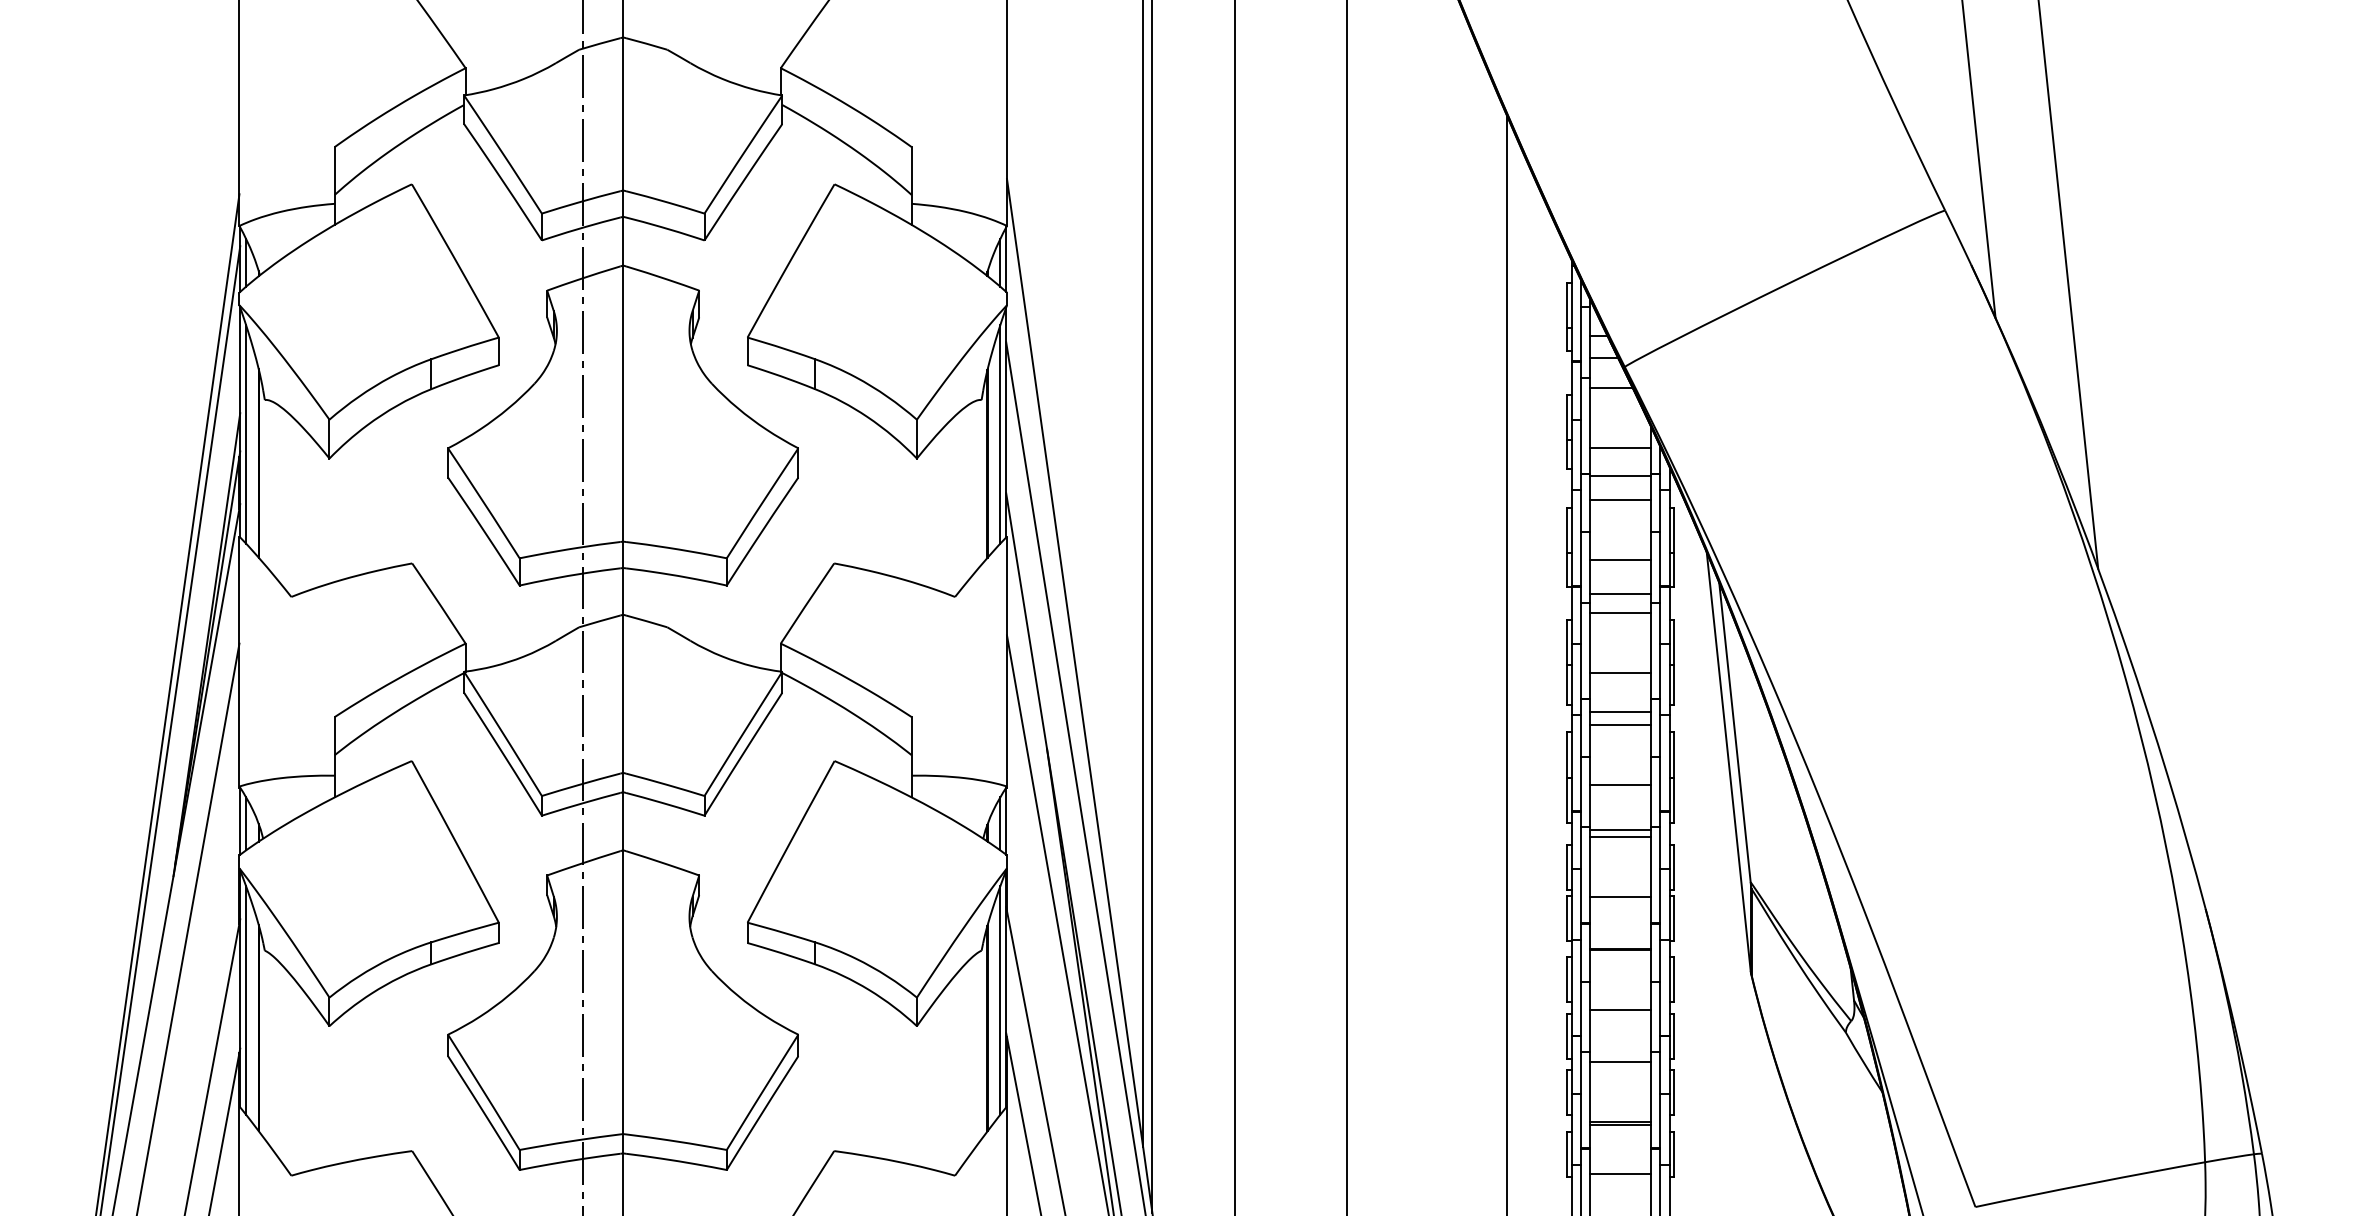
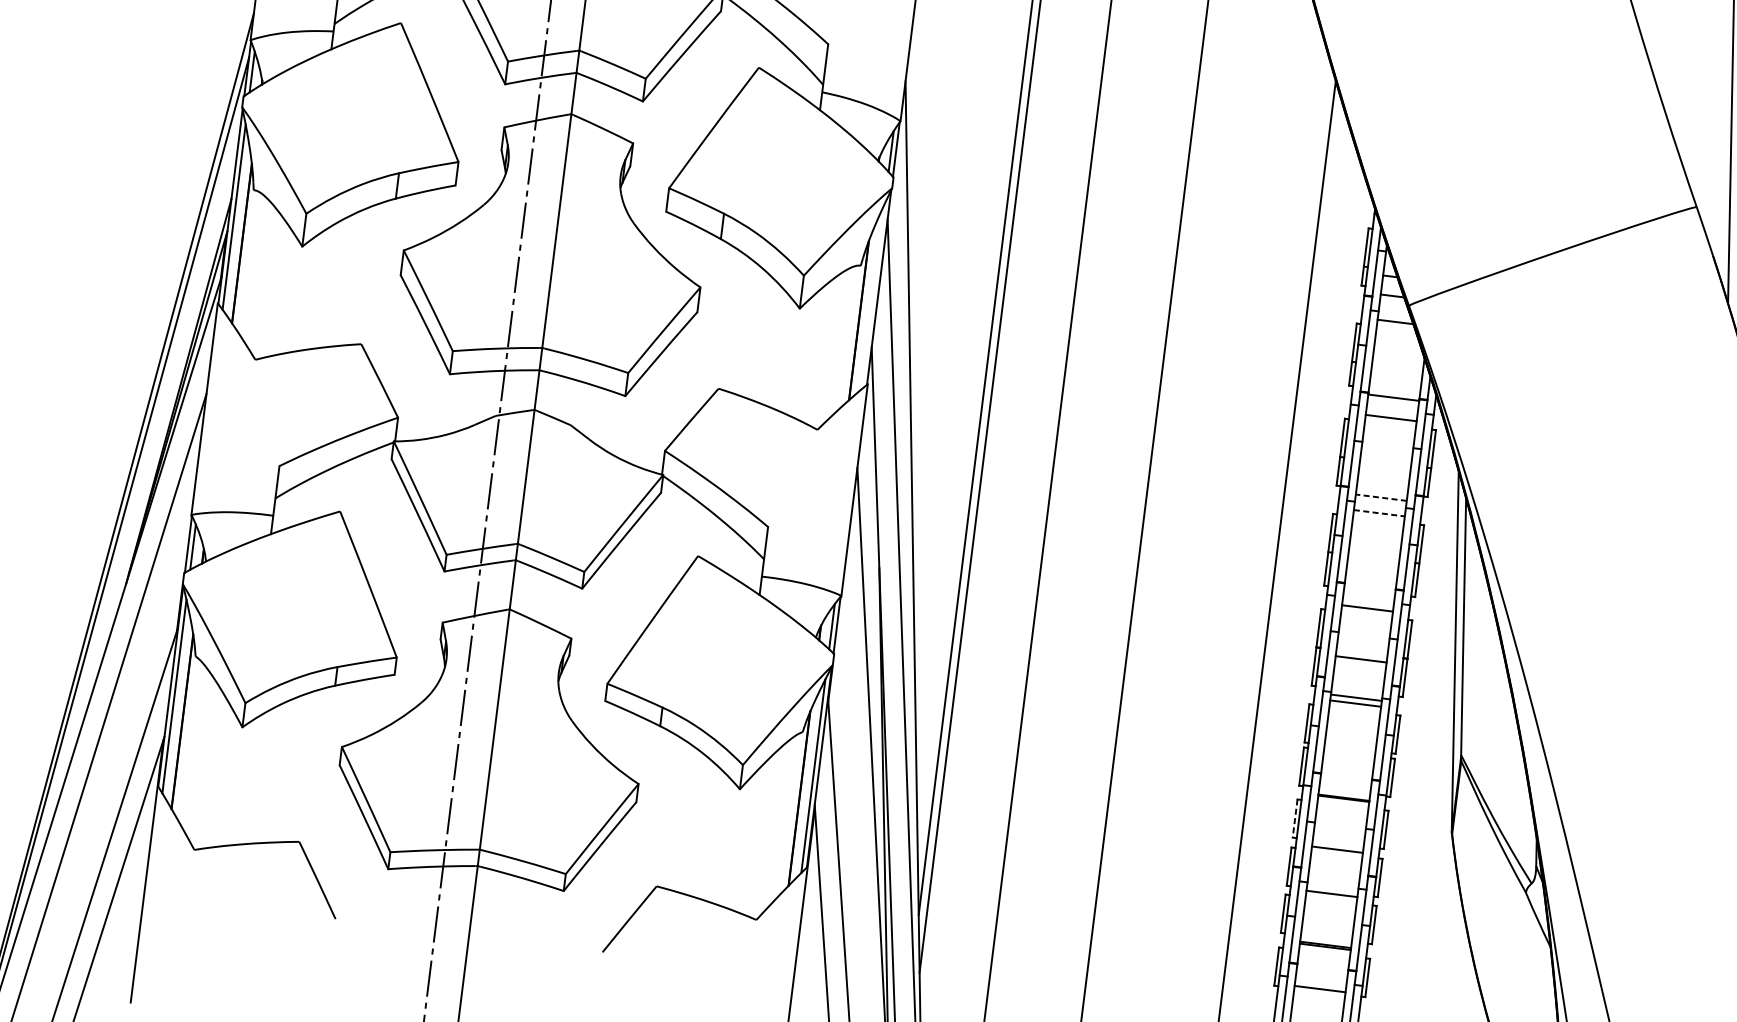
line: (1000, 433) -> (873, 296), removed
line: (1620, 447) -> (1396, 373), removed
line: (1620, 560) -> (1384, 469), removed
line: (1620, 594) -> (1381, 497), solid -> dashed
line: (1621, 612) -> (1380, 513), solid -> dashed
line: (1620, 672) -> (1373, 563), removed
line: (1620, 712) -> (1368, 597), removed
line: (1620, 897) -> (1349, 754), removed
line: (1566, 979) -> (1294, 818), solid -> dashed

